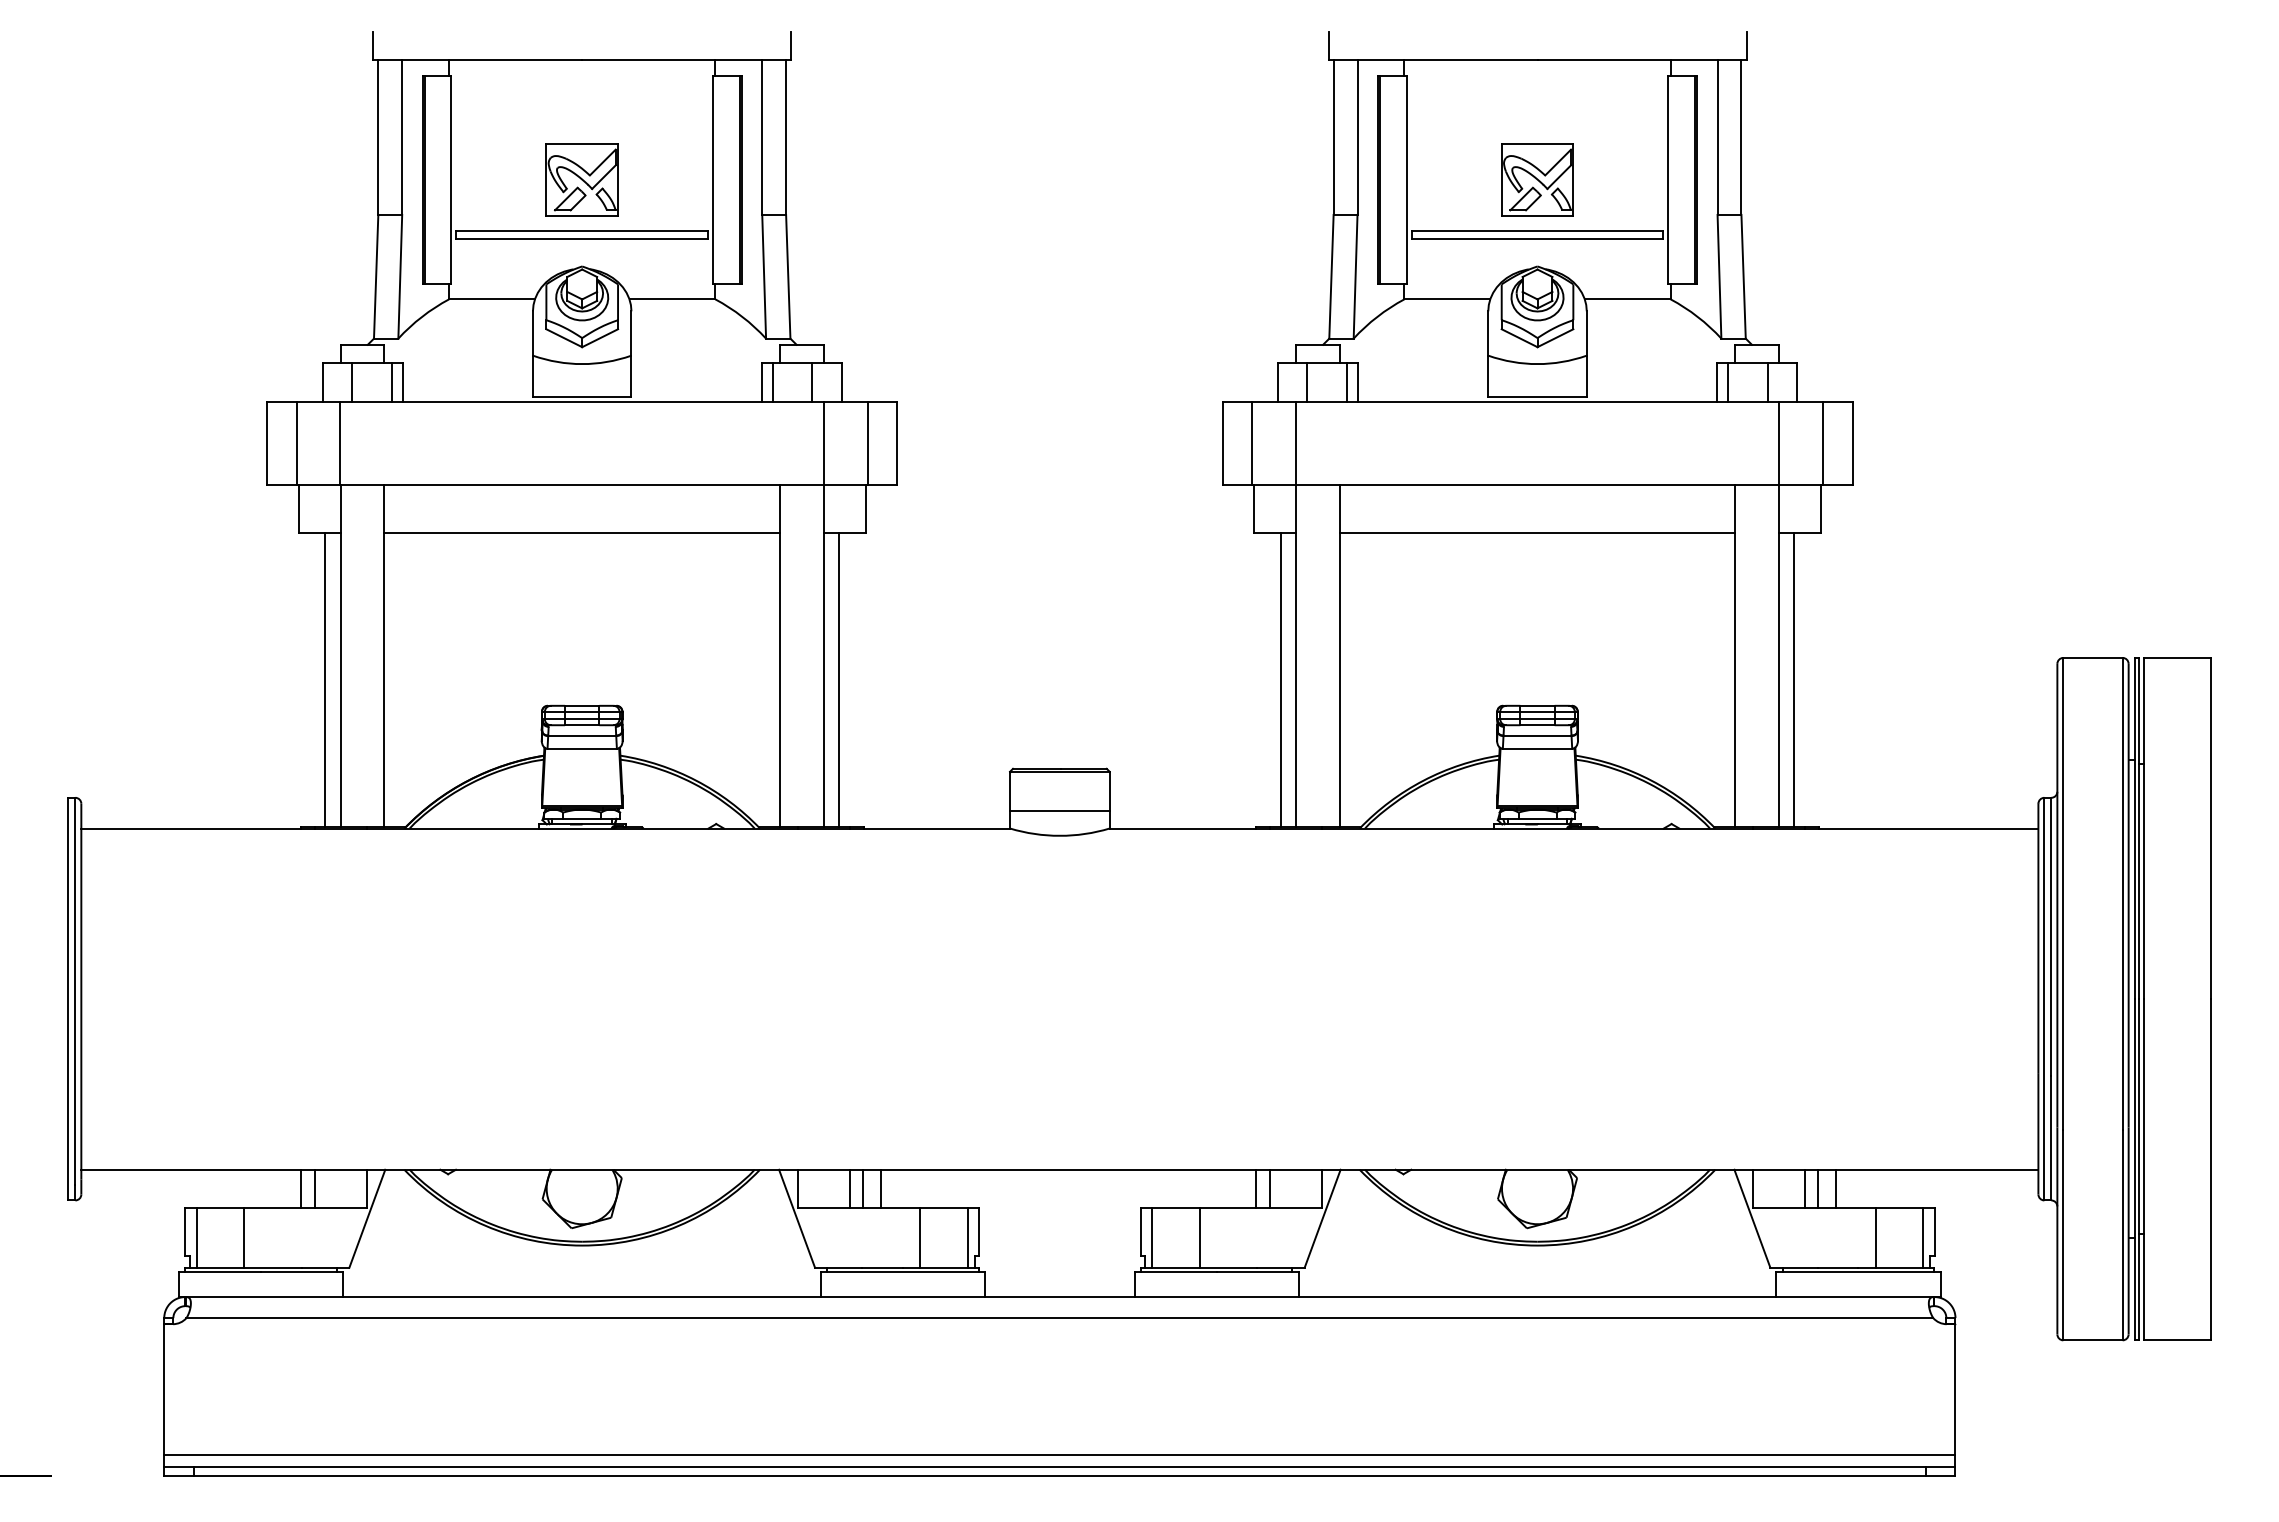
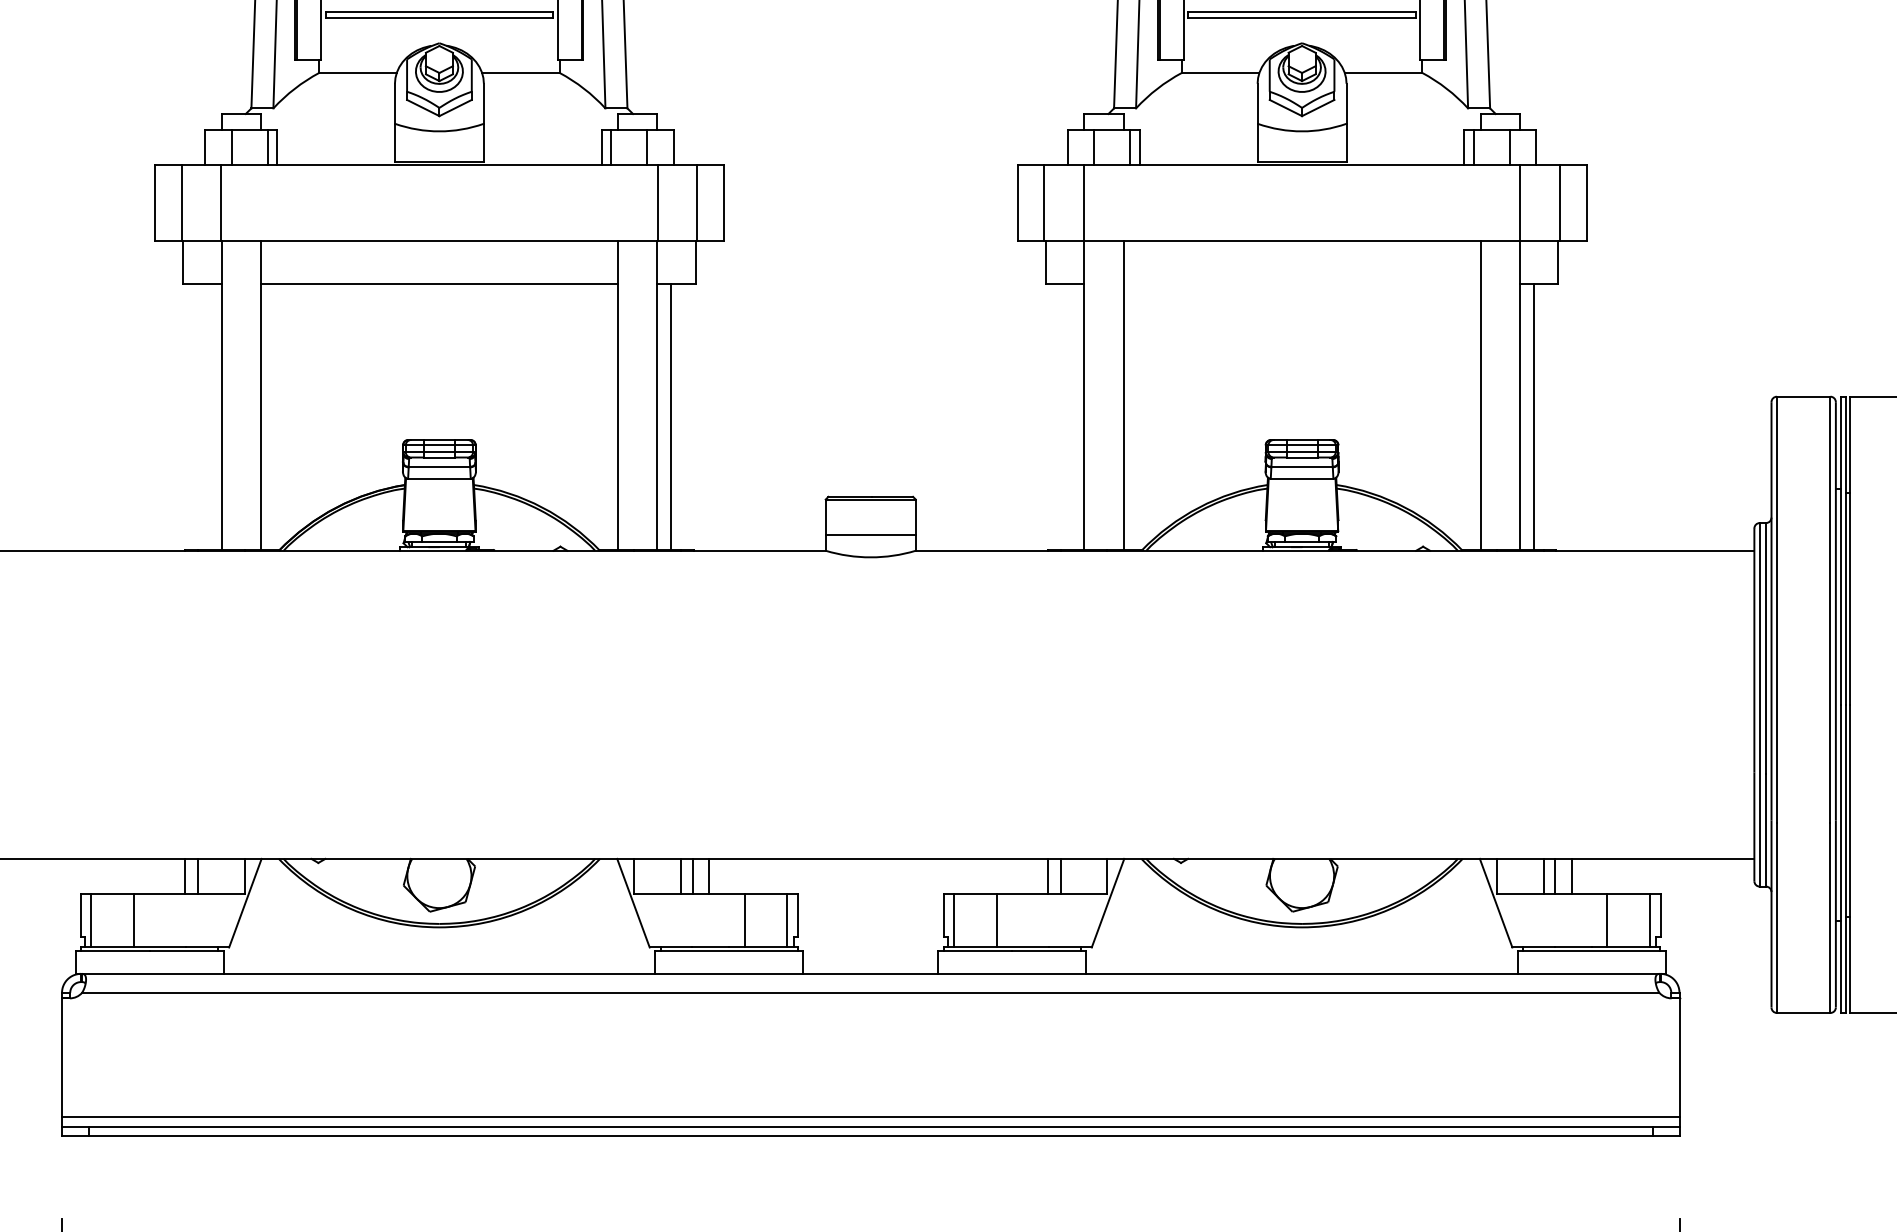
line: (1537, 532) -> (1302, 283), removed
line: (325, 679) -> (207, 416), removed
line: (1280, 679) -> (1069, 416), removed

